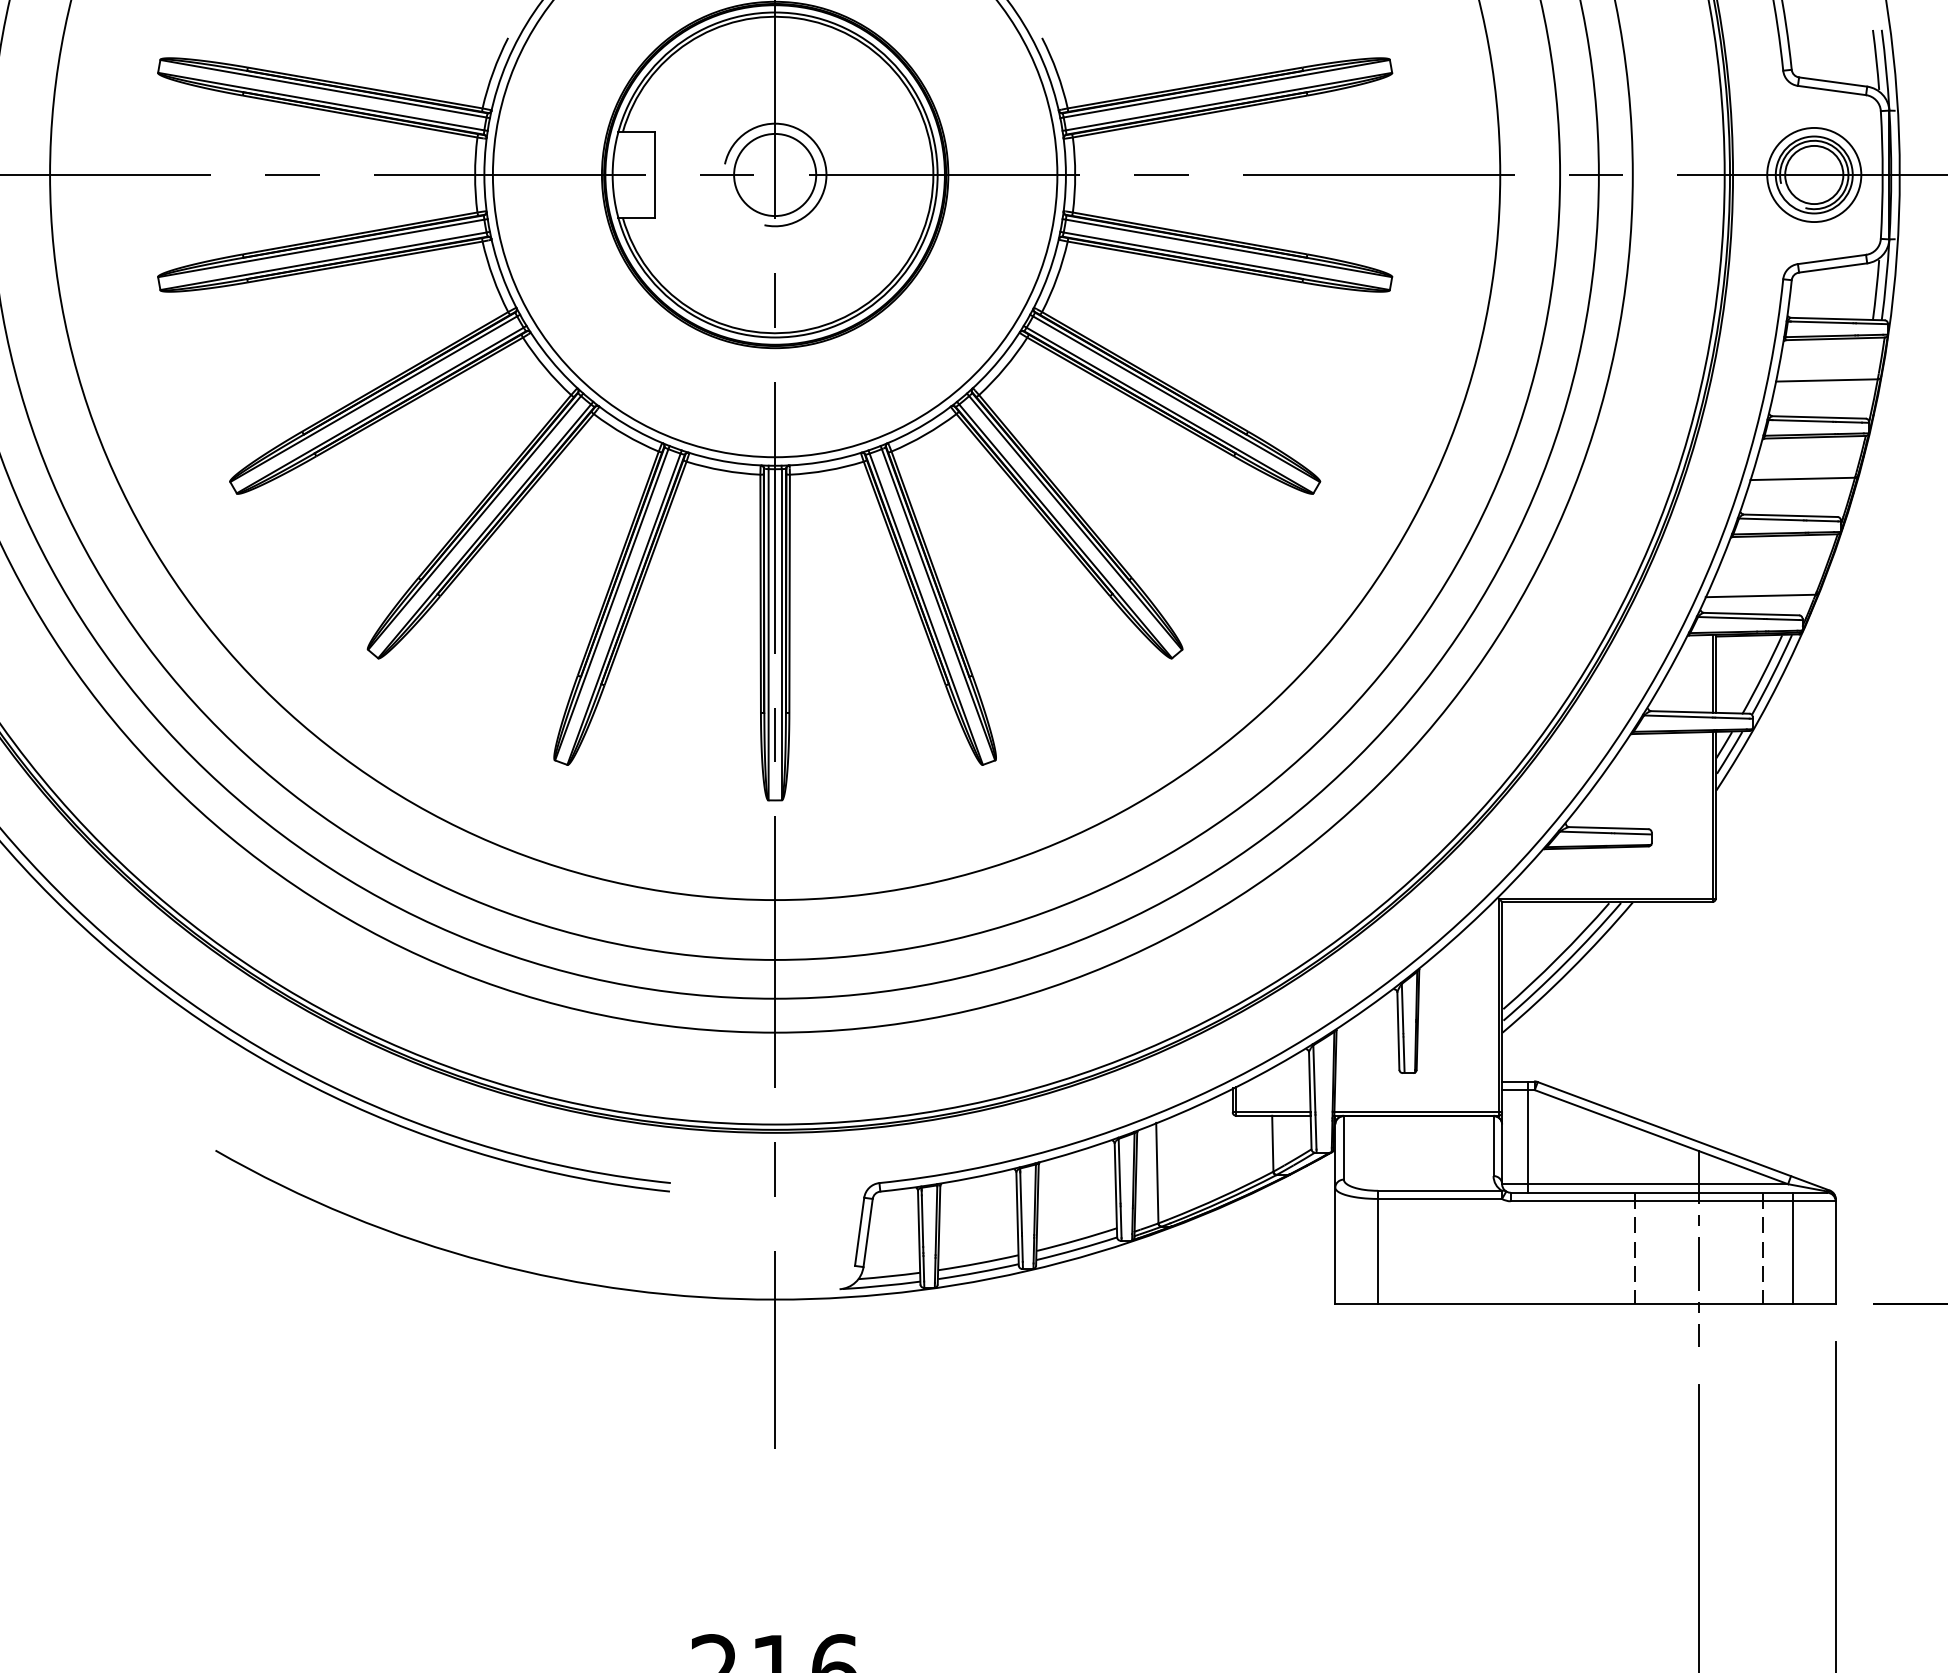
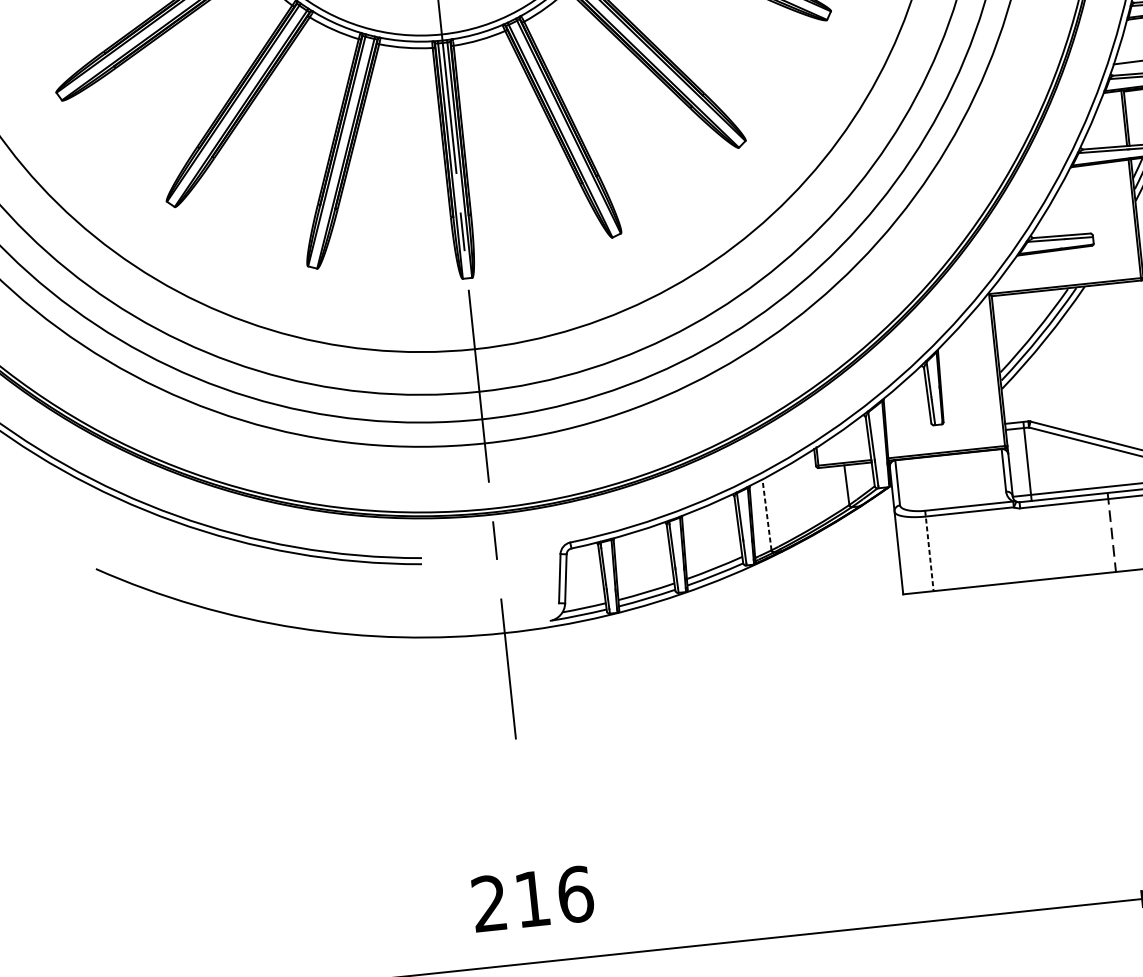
line: (1157, 1172) -> (767, 514), solid -> dashed
line: (1378, 1247) -> (929, 551), solid -> dashed

